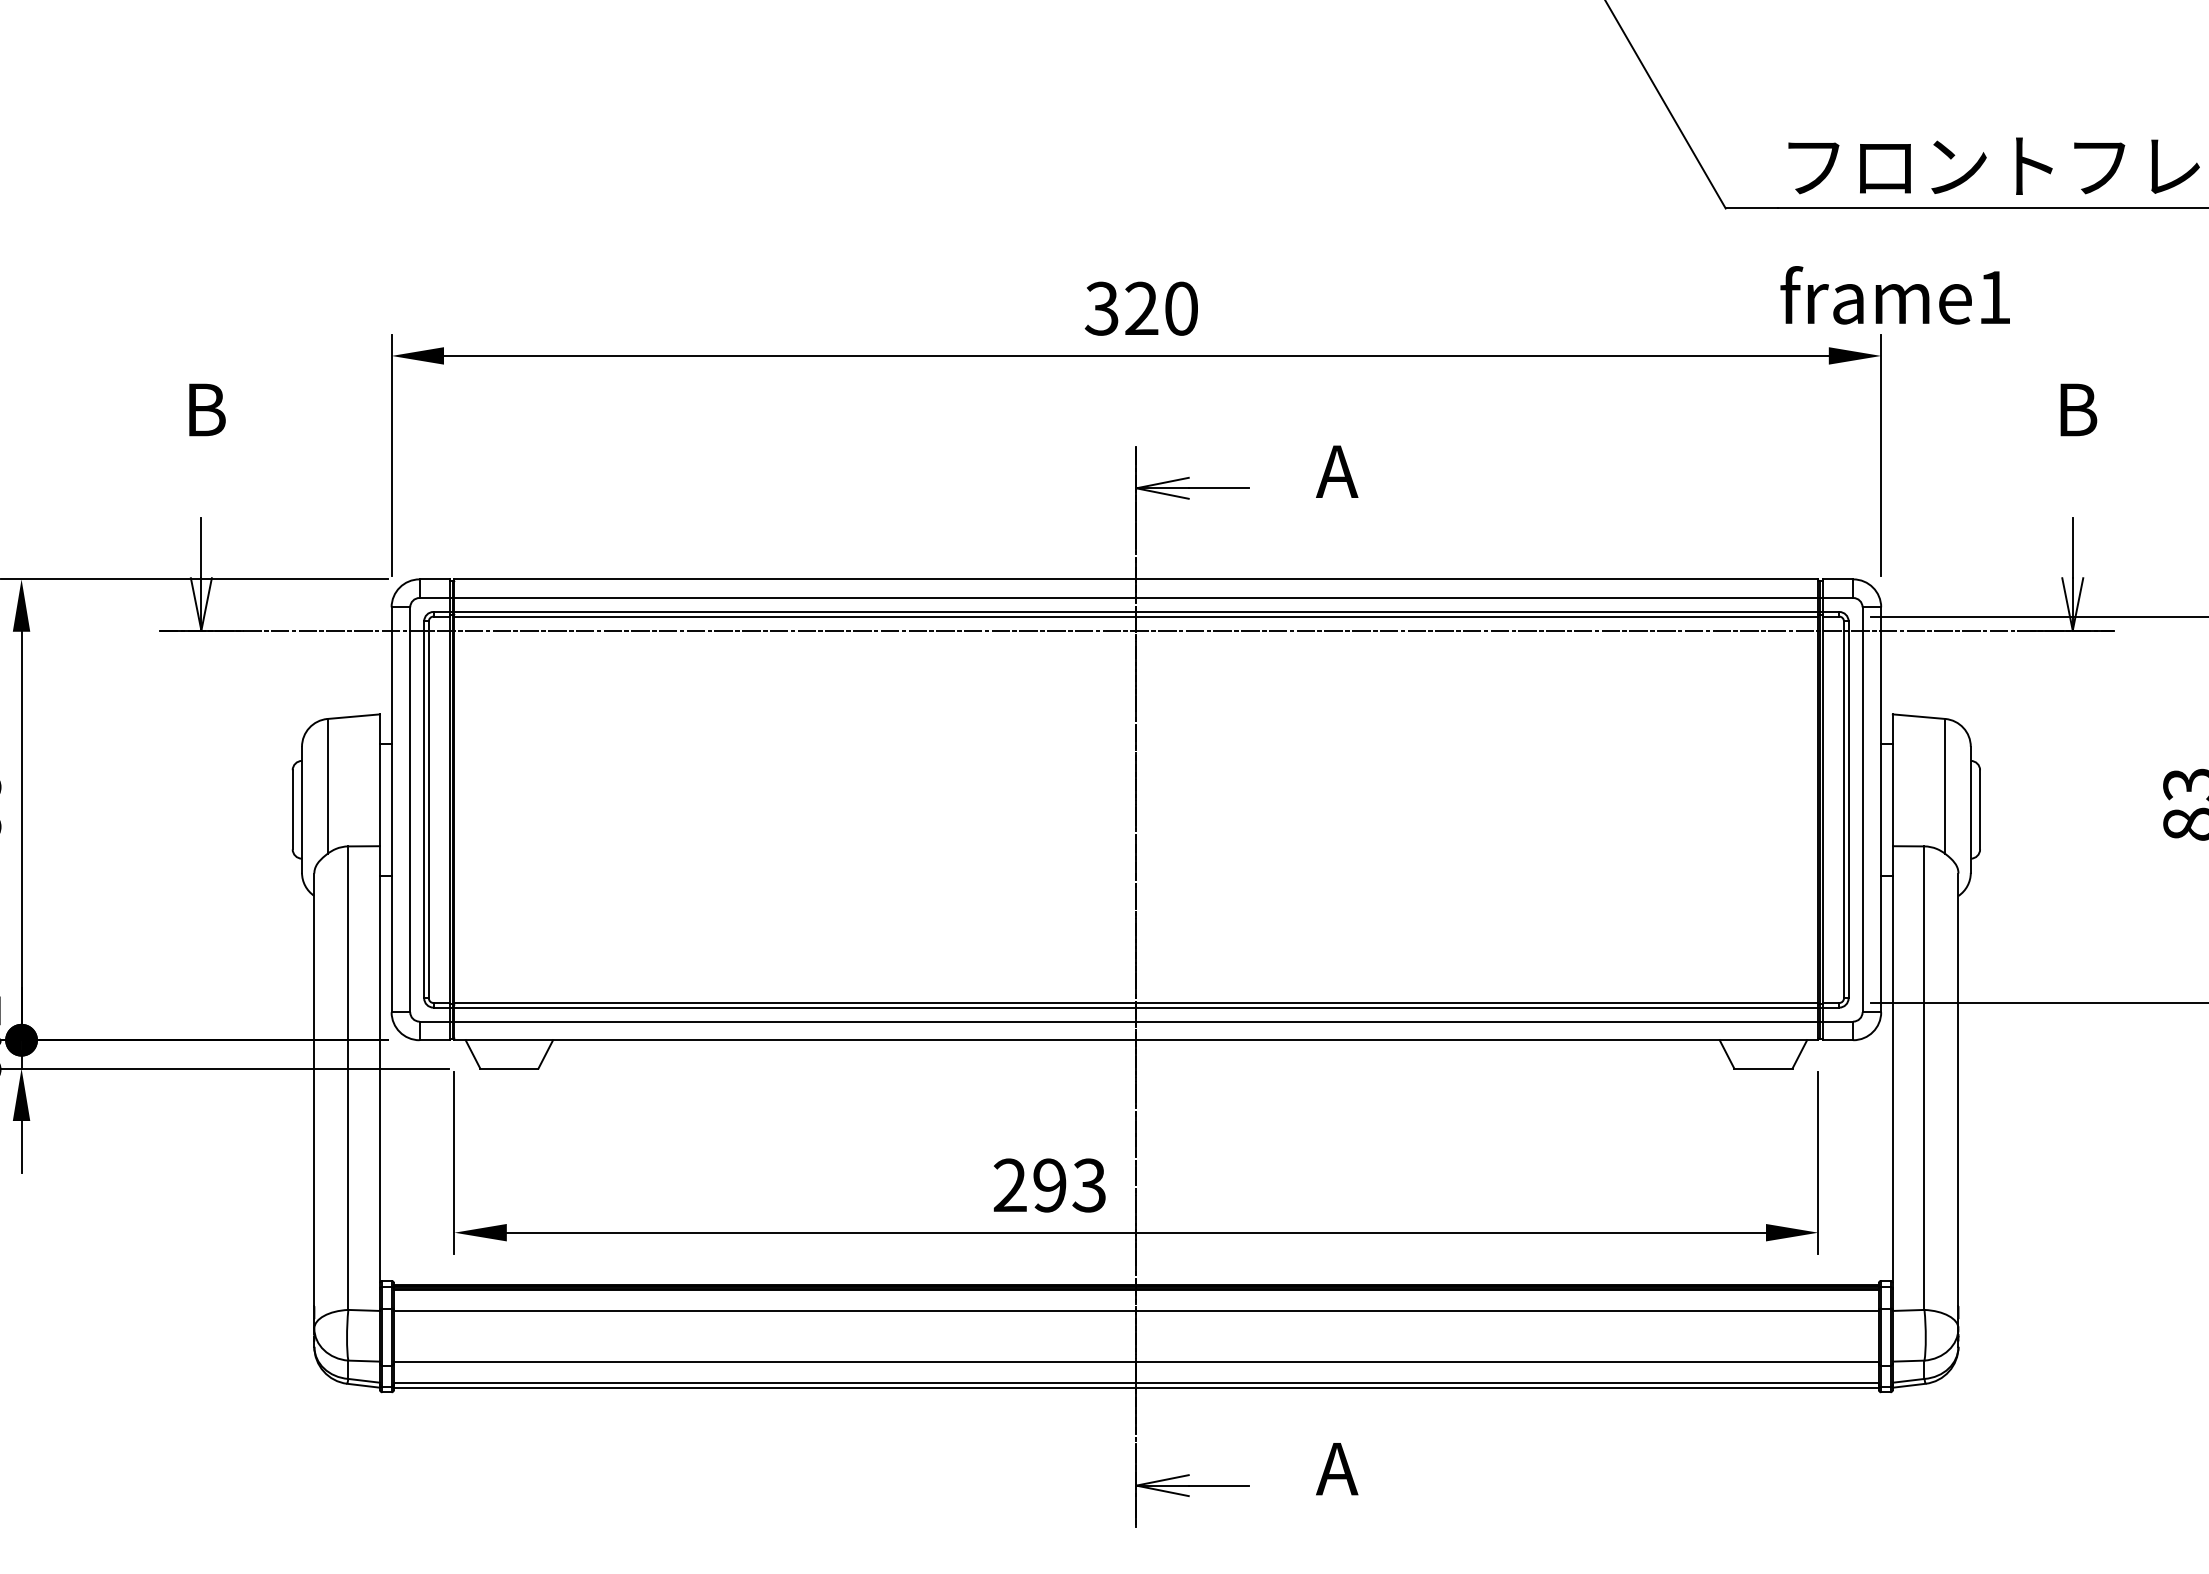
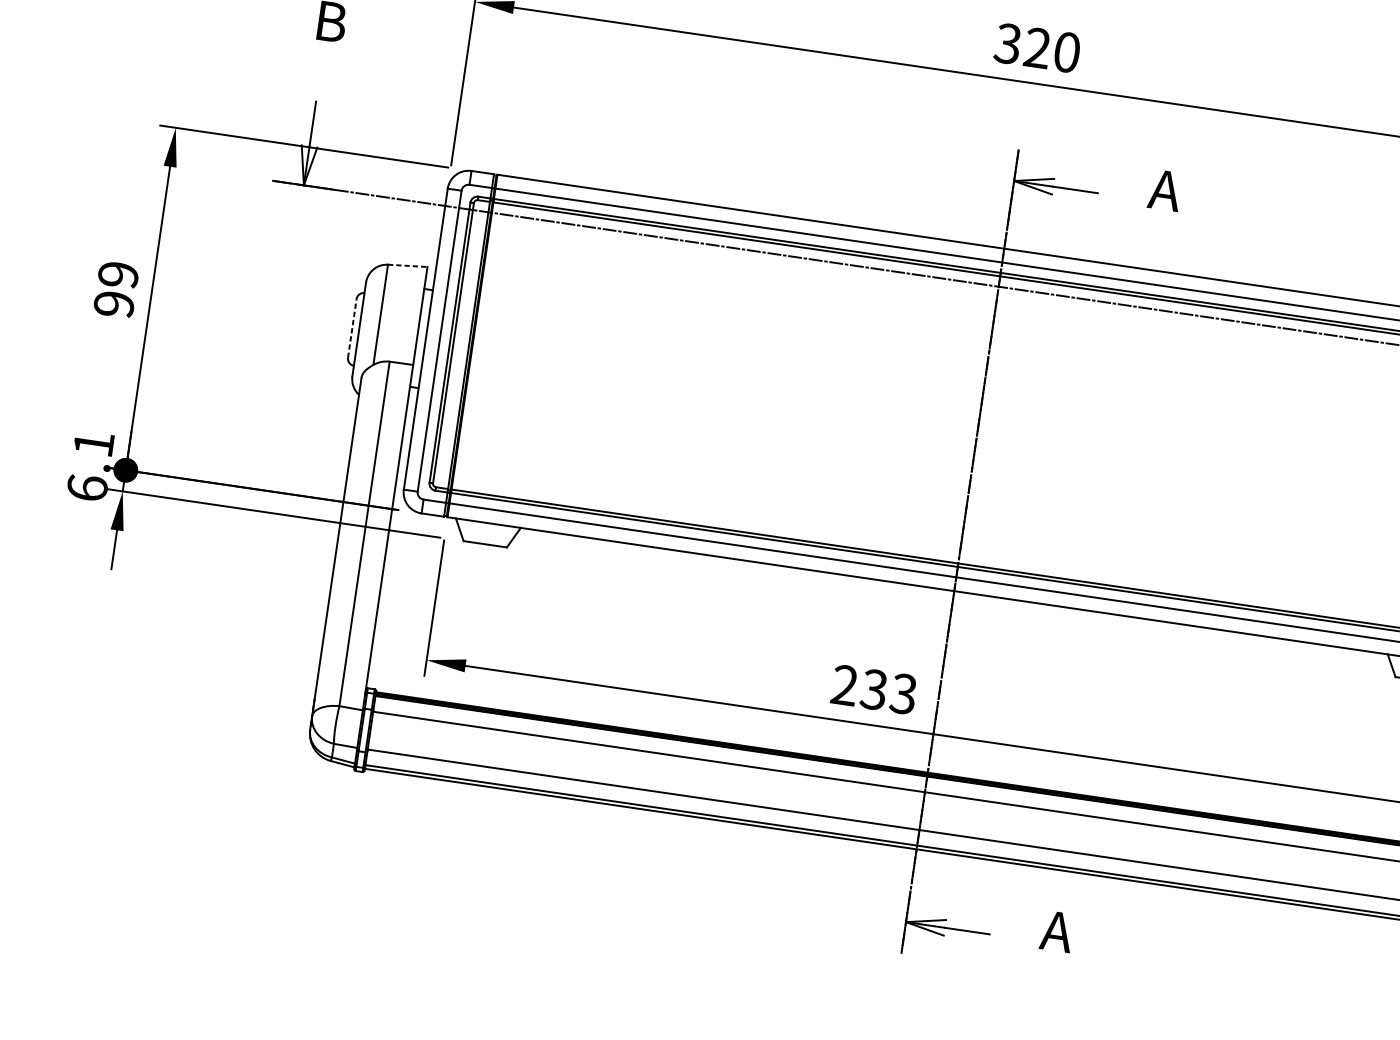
line: (354, 716) -> (408, 265), solid -> dashed
line: (292, 809) -> (352, 328), solid -> dashed
text: (1049, 1185) -> (873, 689), 293 -> 233

